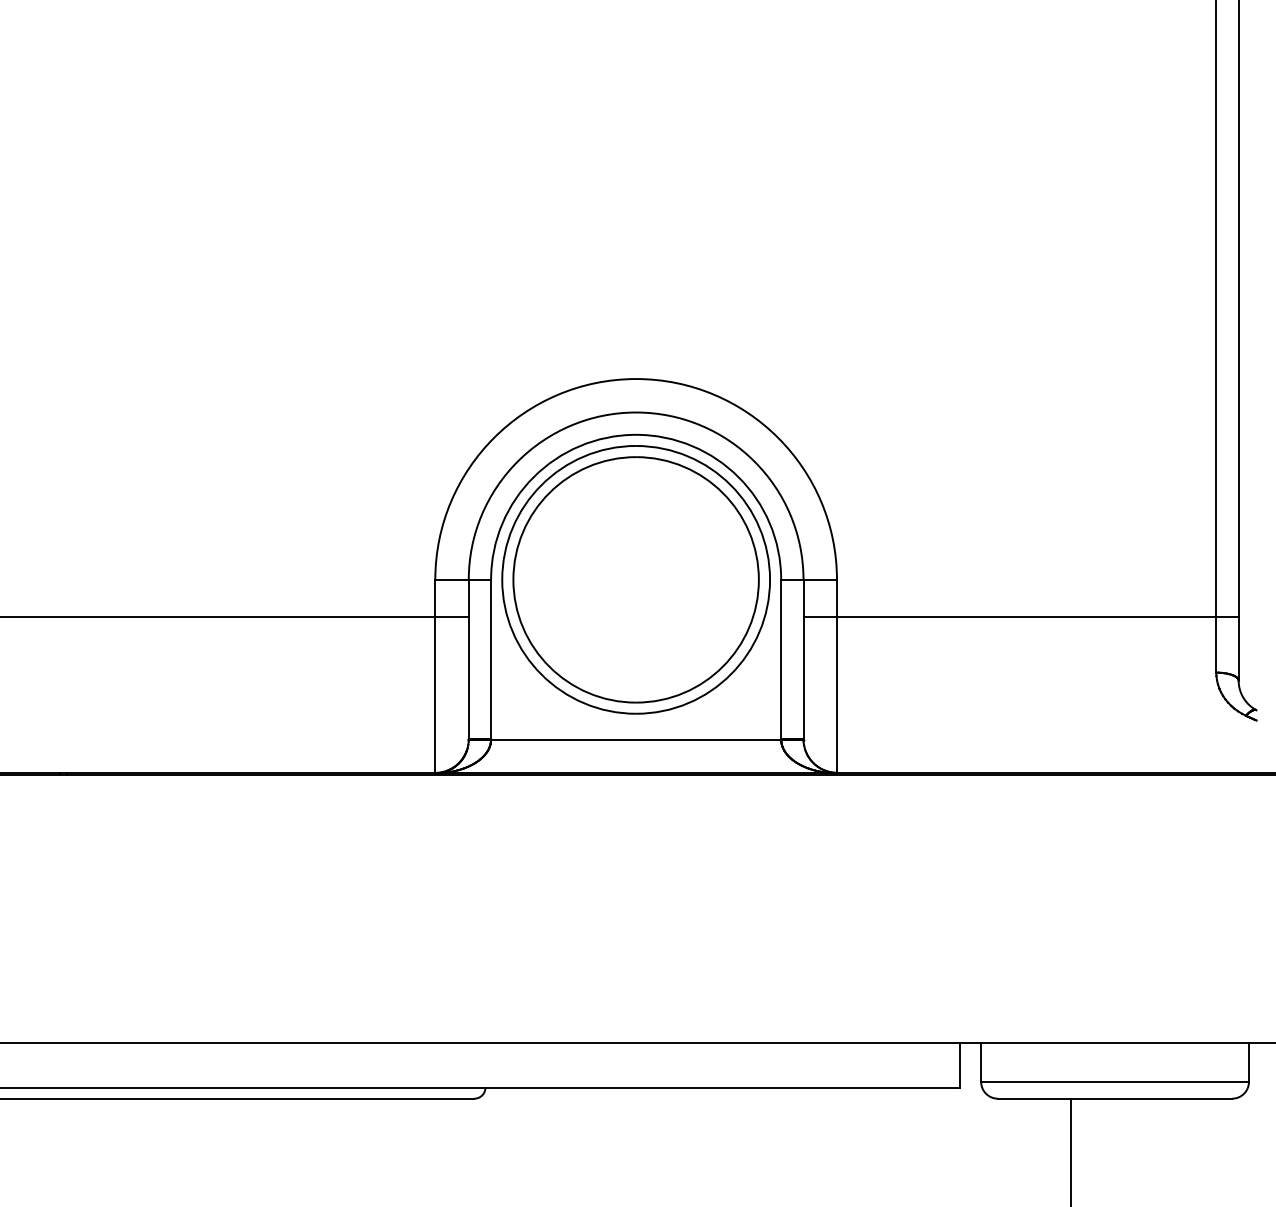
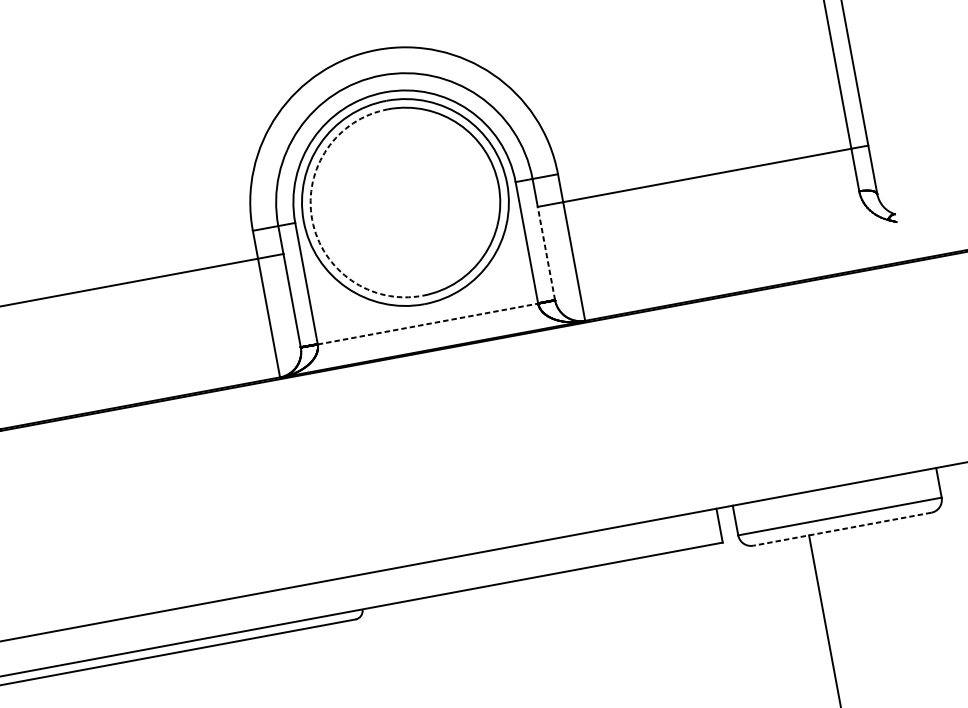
arc: (513, 579) -> (312, 219), solid -> dashed
line: (803, 677) -> (546, 253), solid -> dashed
line: (636, 739) -> (428, 323), solid -> dashed
line: (1114, 1098) -> (841, 529), solid -> dashed

